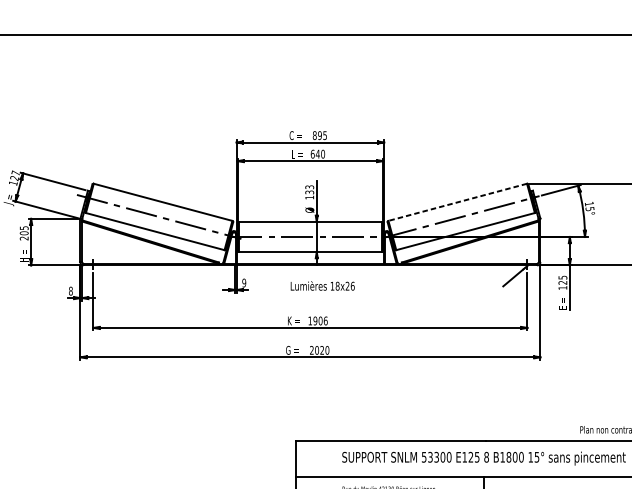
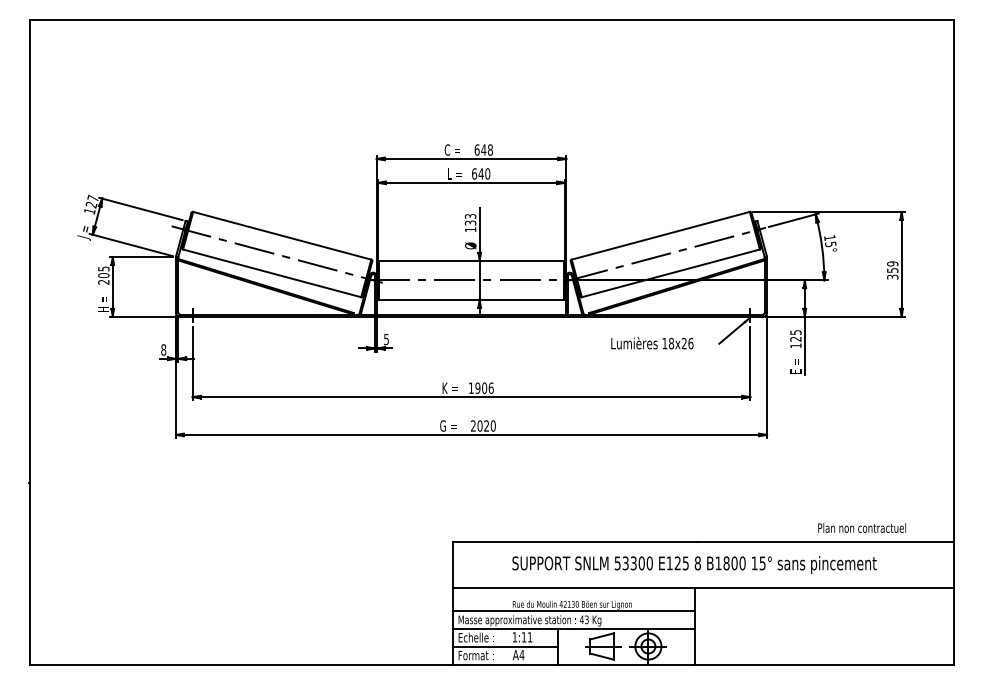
text: (319, 135) -> (483, 149), 895 -> 648
line: (457, 202) -> (660, 235), dashed -> solid
text: (244, 282) -> (386, 338), 9 -> 5
text: (322, 286) -> (652, 343), moved

